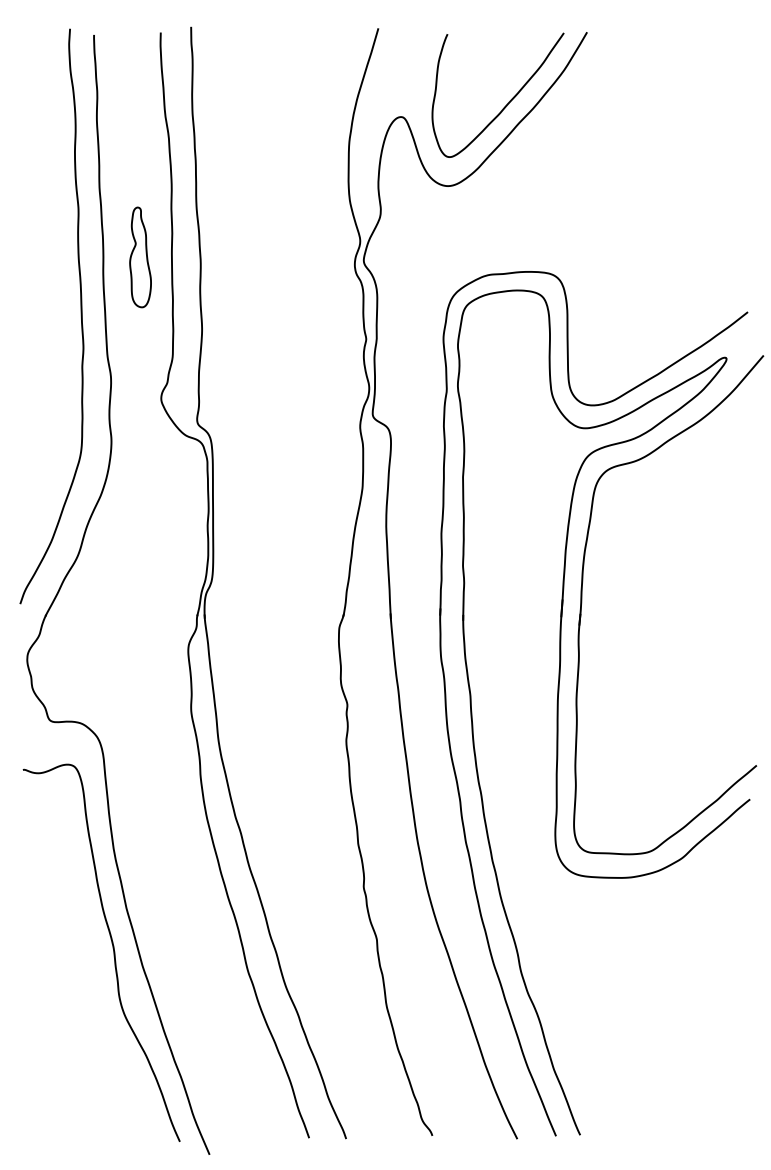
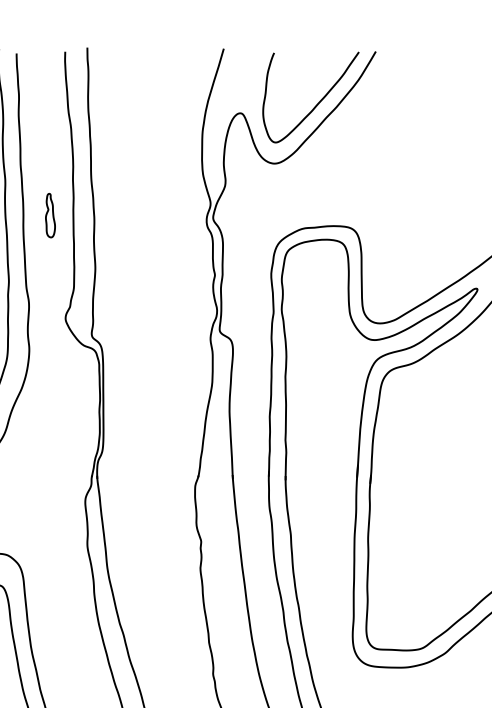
part: (140, 257) -> (50, 215), size x0.6

